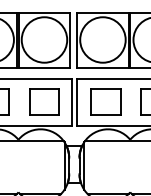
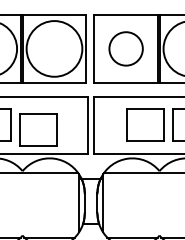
circle: (102, 39) -> (125, 48), size x0.6
part: (44, 101) -> (38, 129), moved
part: (105, 101) -> (145, 124), moved

